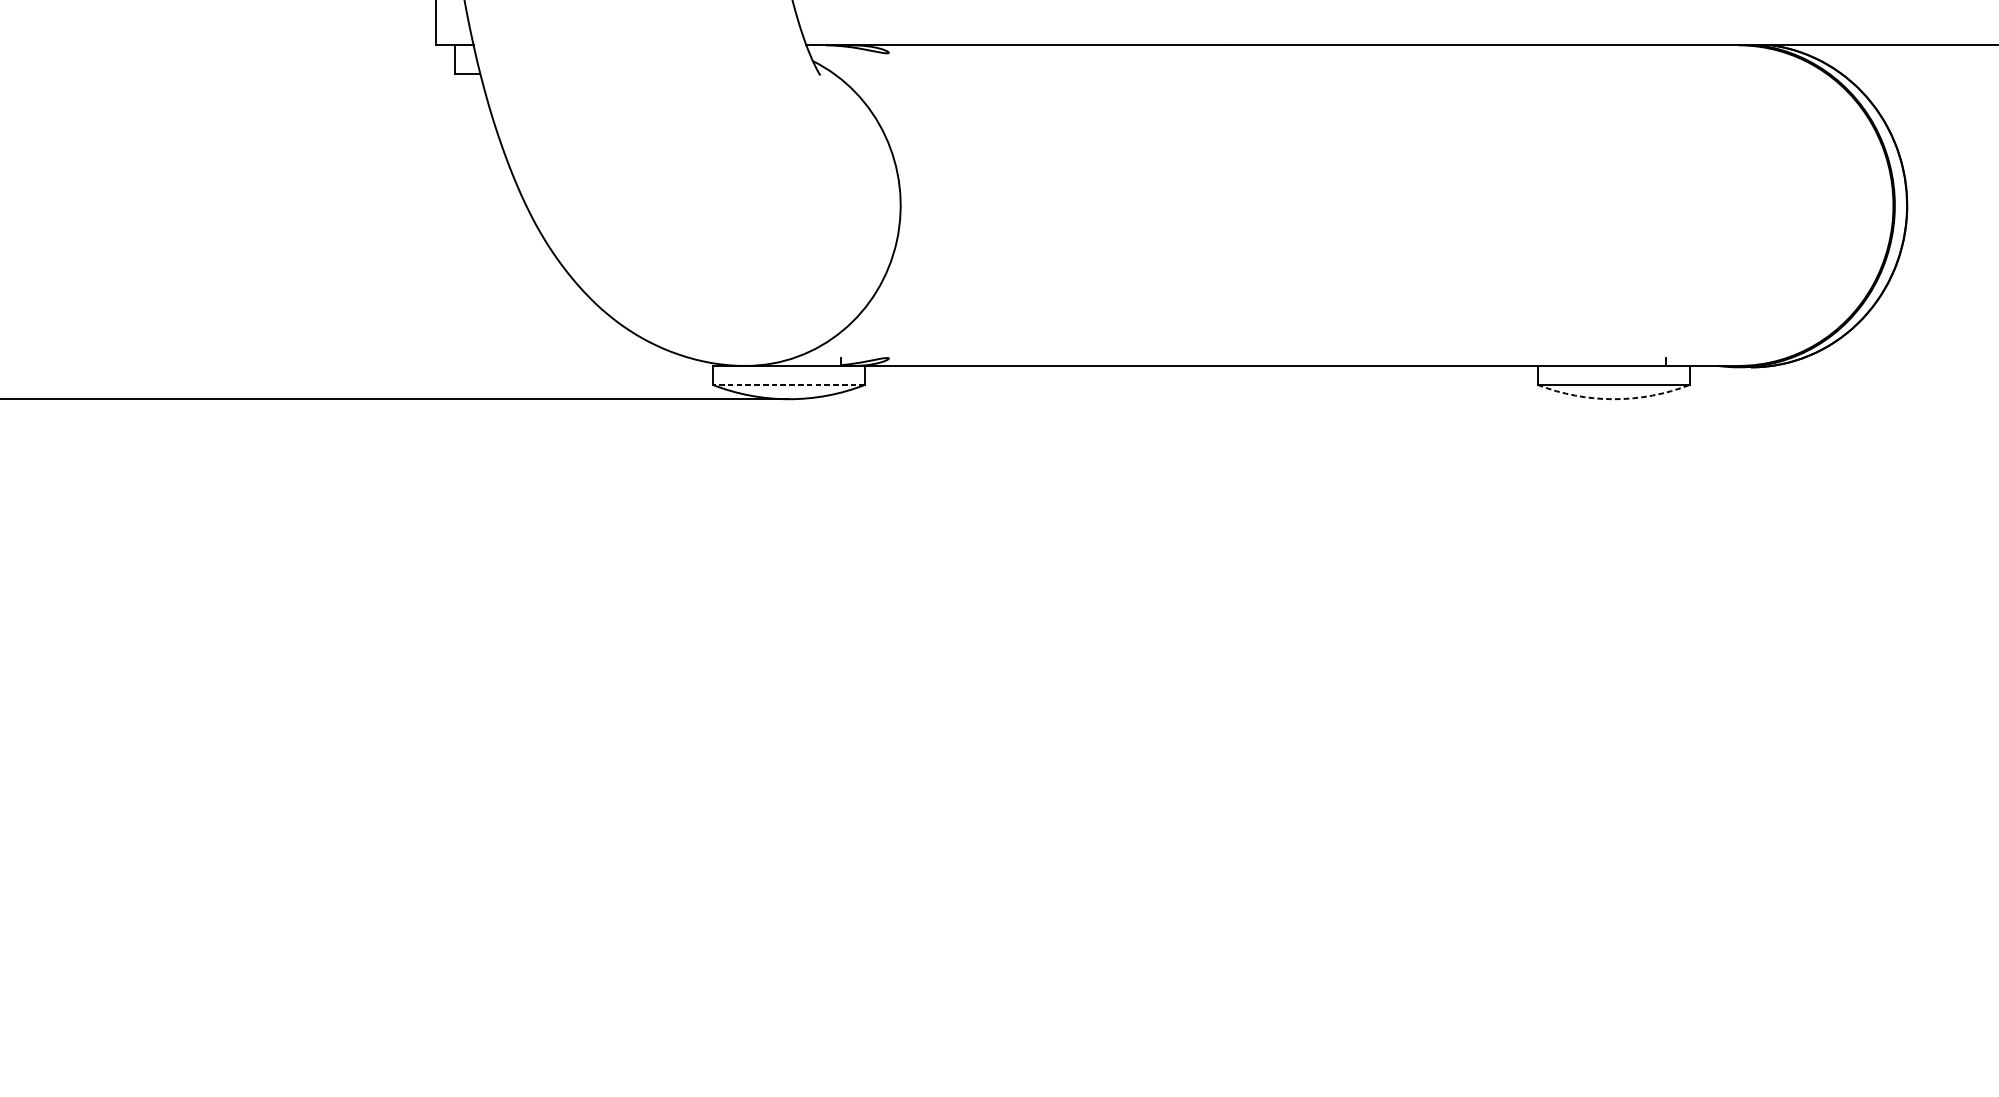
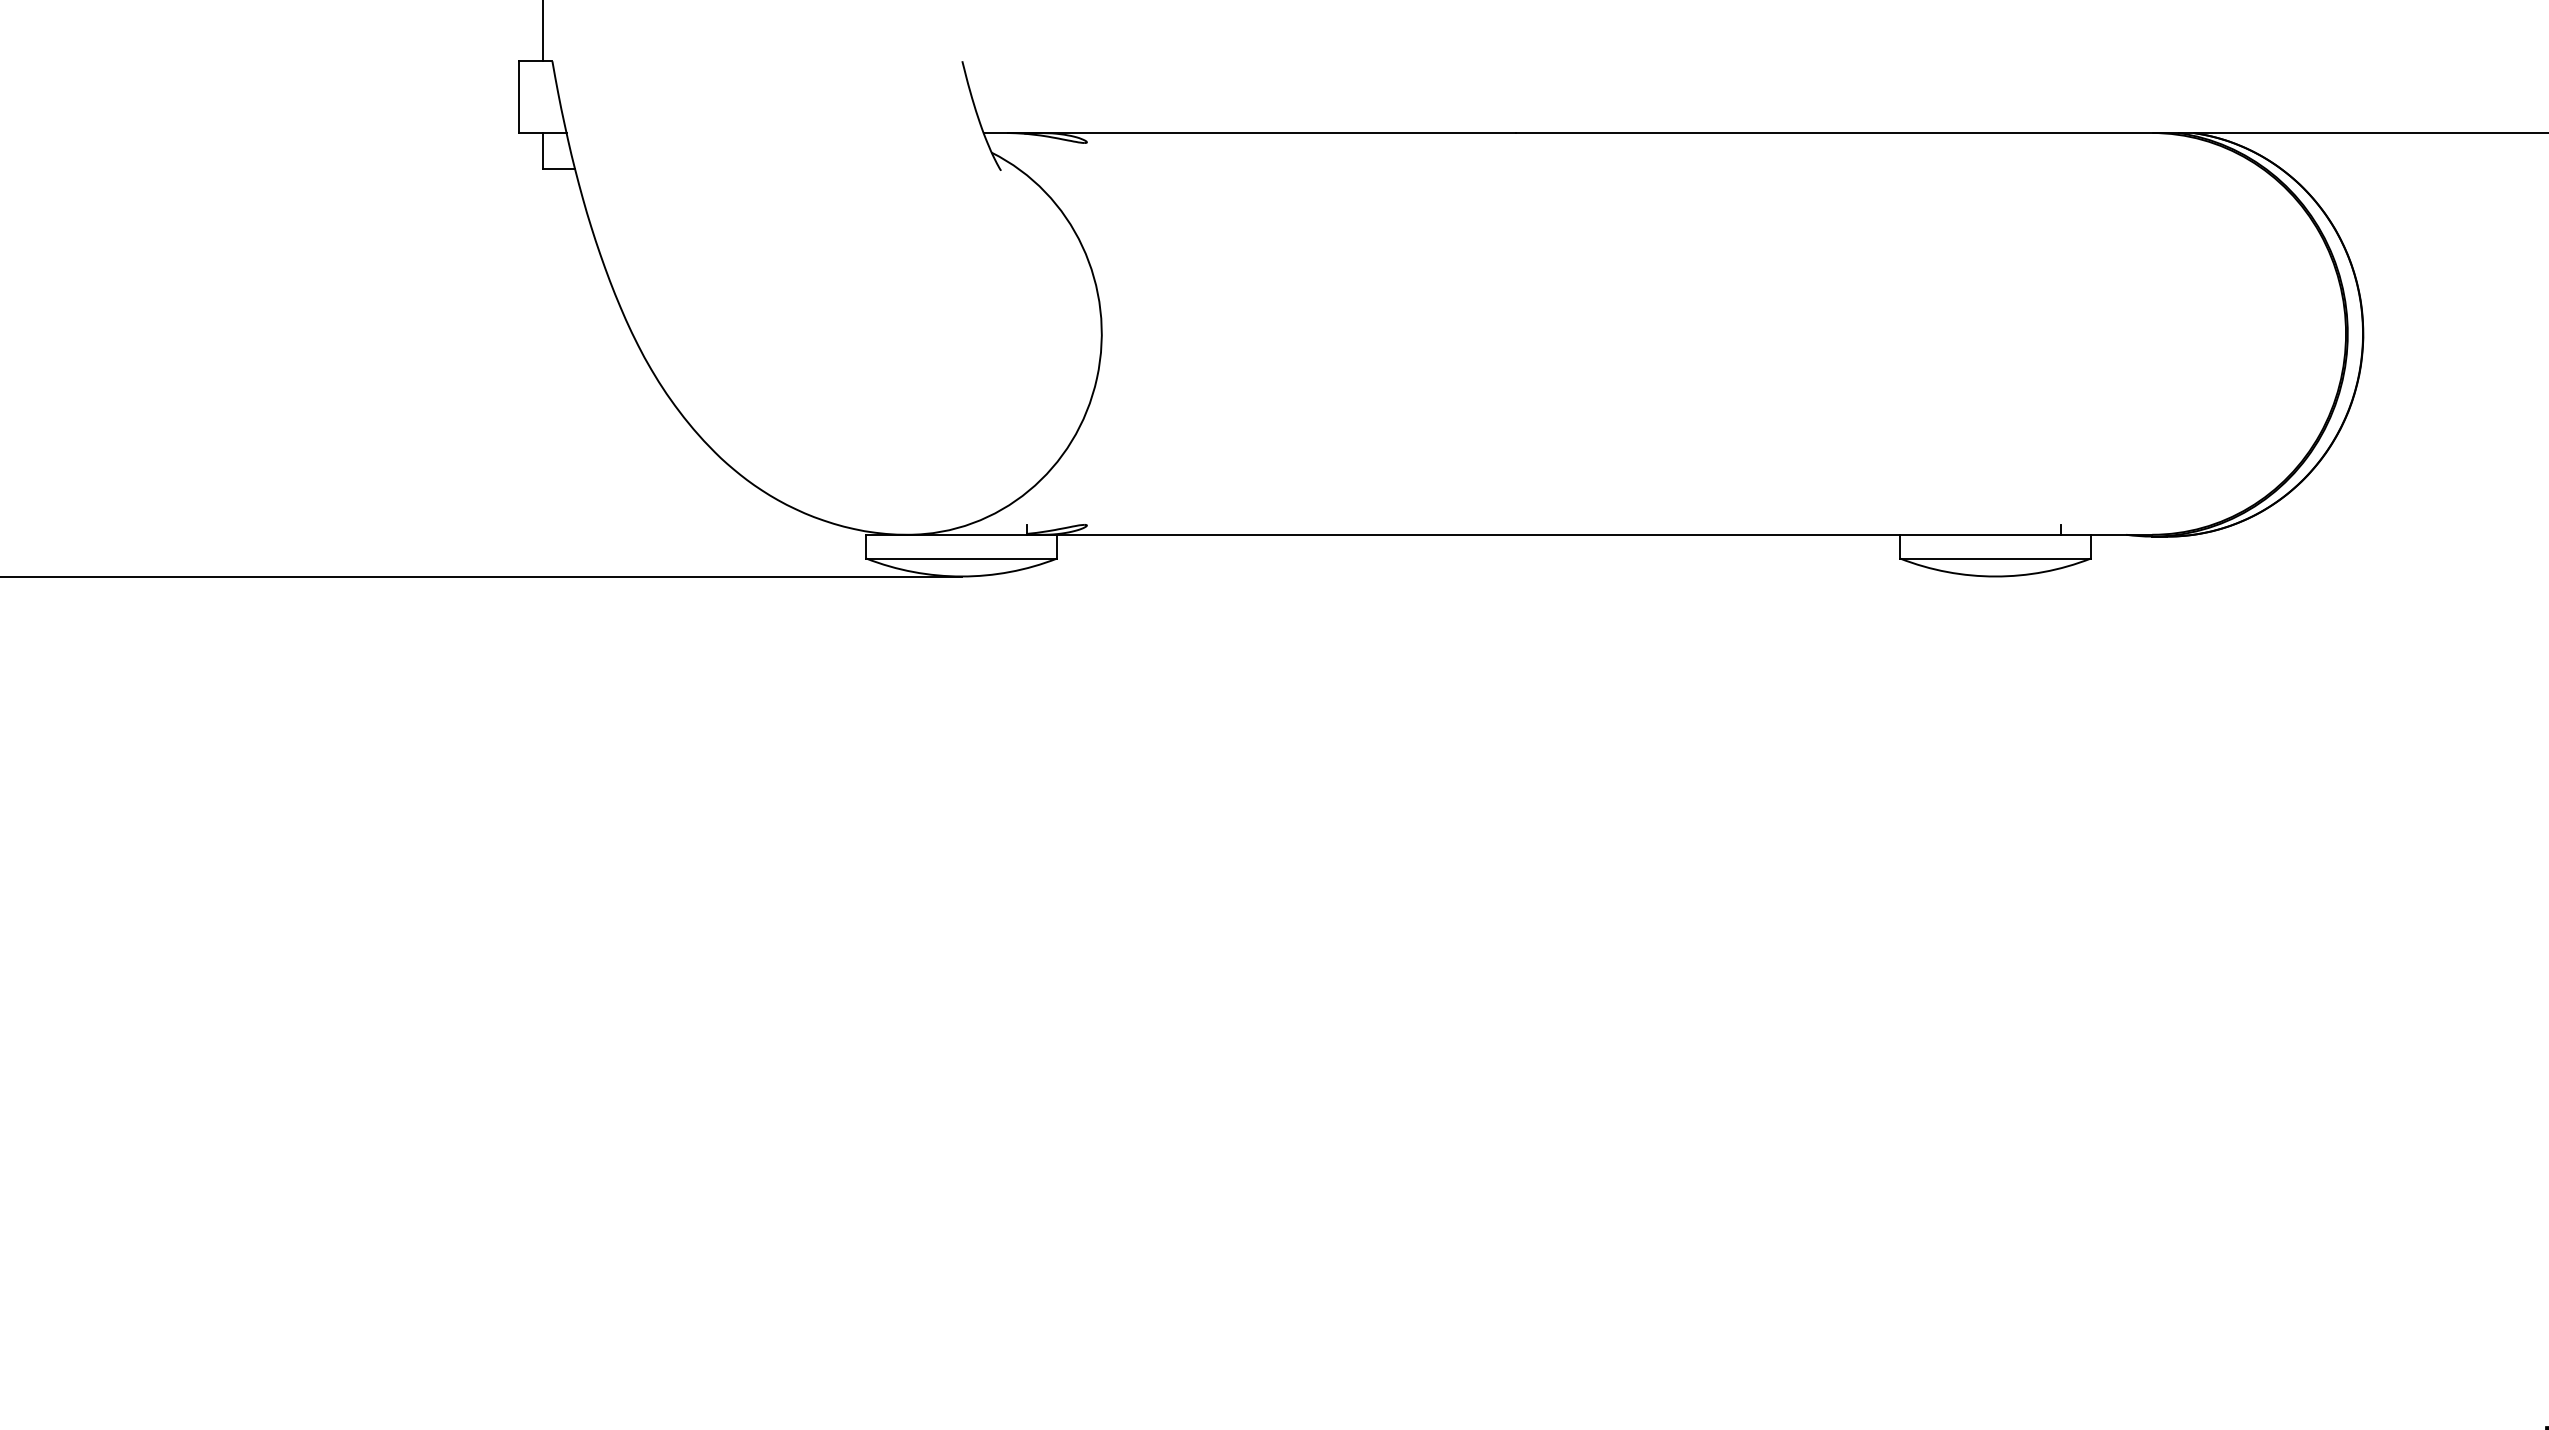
line: (788, 384) -> (961, 558), dashed -> solid
arc: (1613, 399) -> (1995, 576), dashed -> solid

